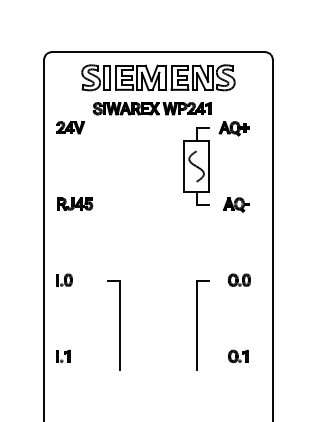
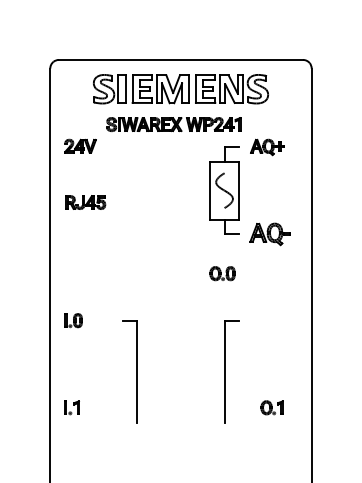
part: (74, 204) -> (85, 202), moved
part: (235, 204) -> (269, 234), size x1.4
part: (239, 280) -> (222, 273), moved

